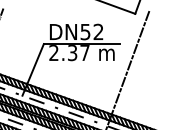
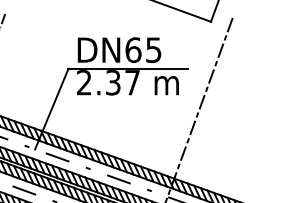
text: (91, 31) -> (142, 49), DN52 -> DN65

